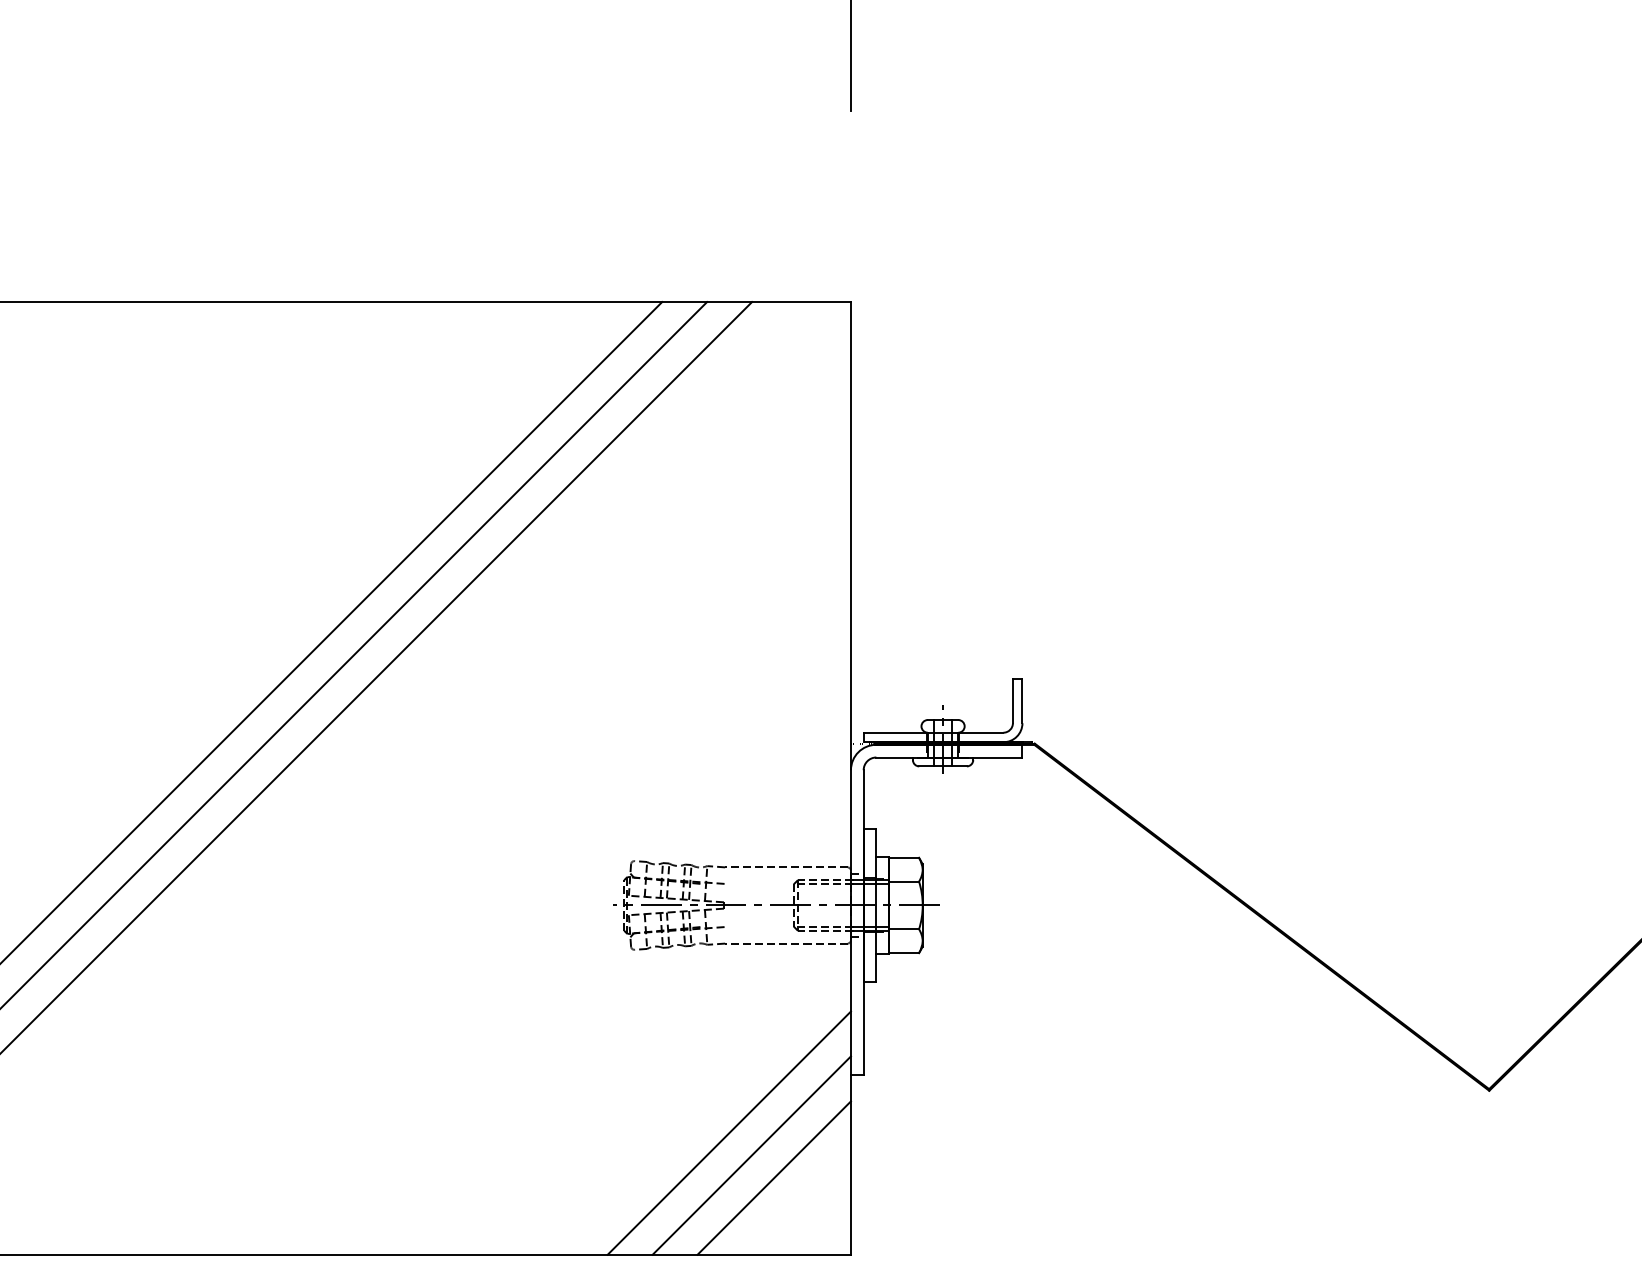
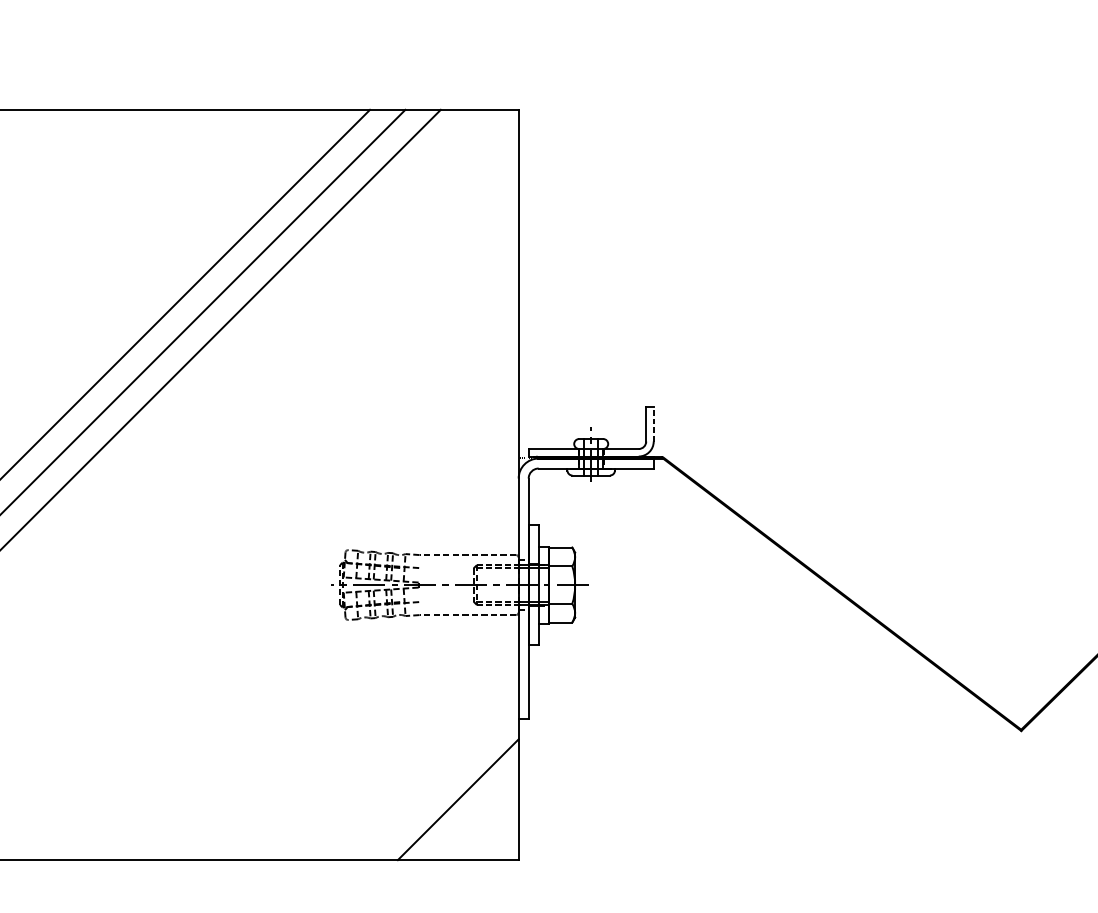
line: (1022, 700) -> (653, 423), solid -> dashed
line: (728, 1132) -> (422, 763), removed
line: (751, 1155) -> (440, 781), removed

